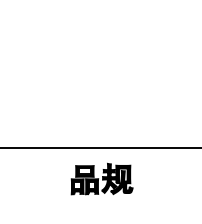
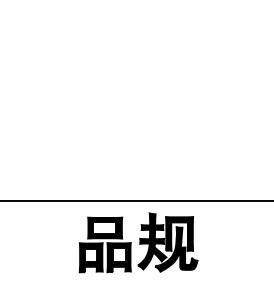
part: (102, 178) -> (138, 242), size x1.43

